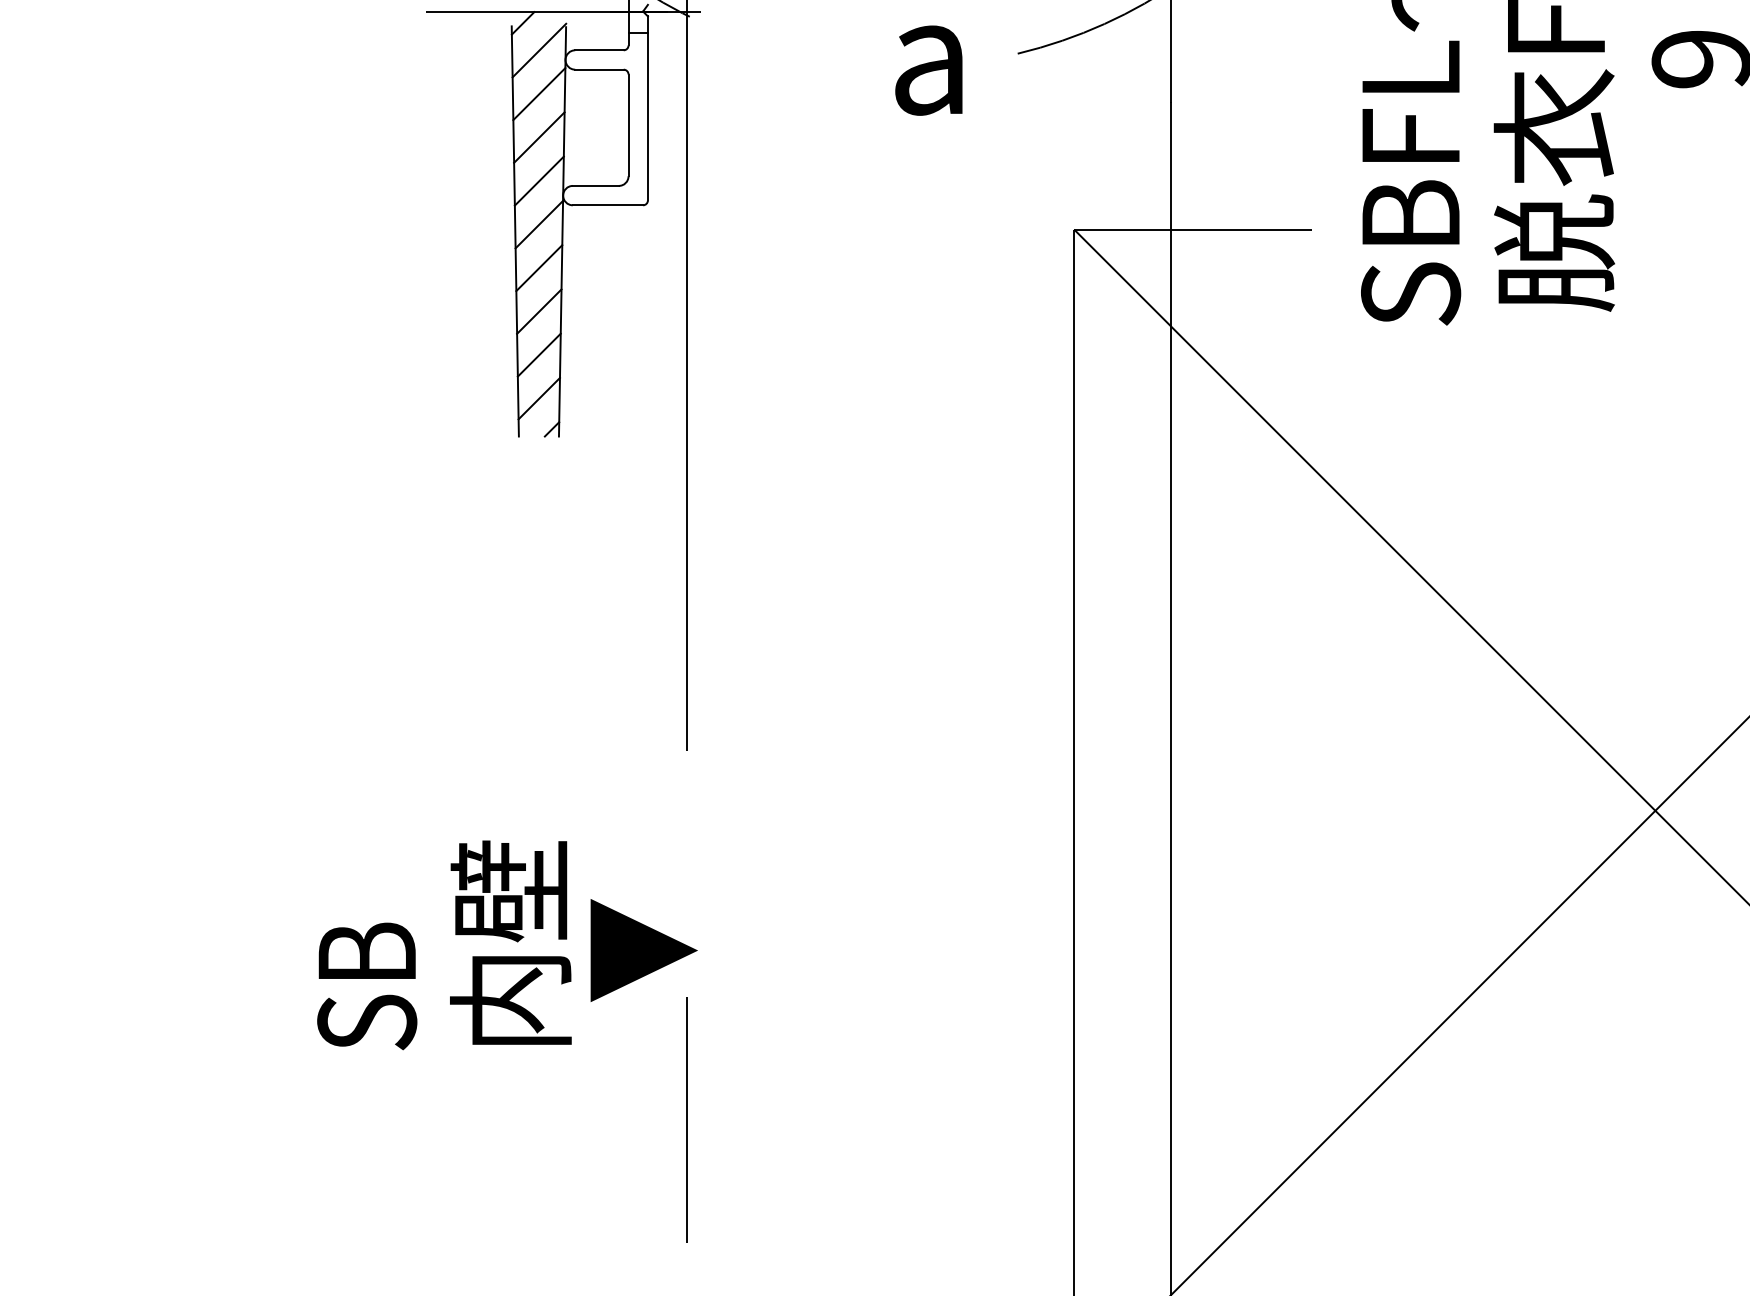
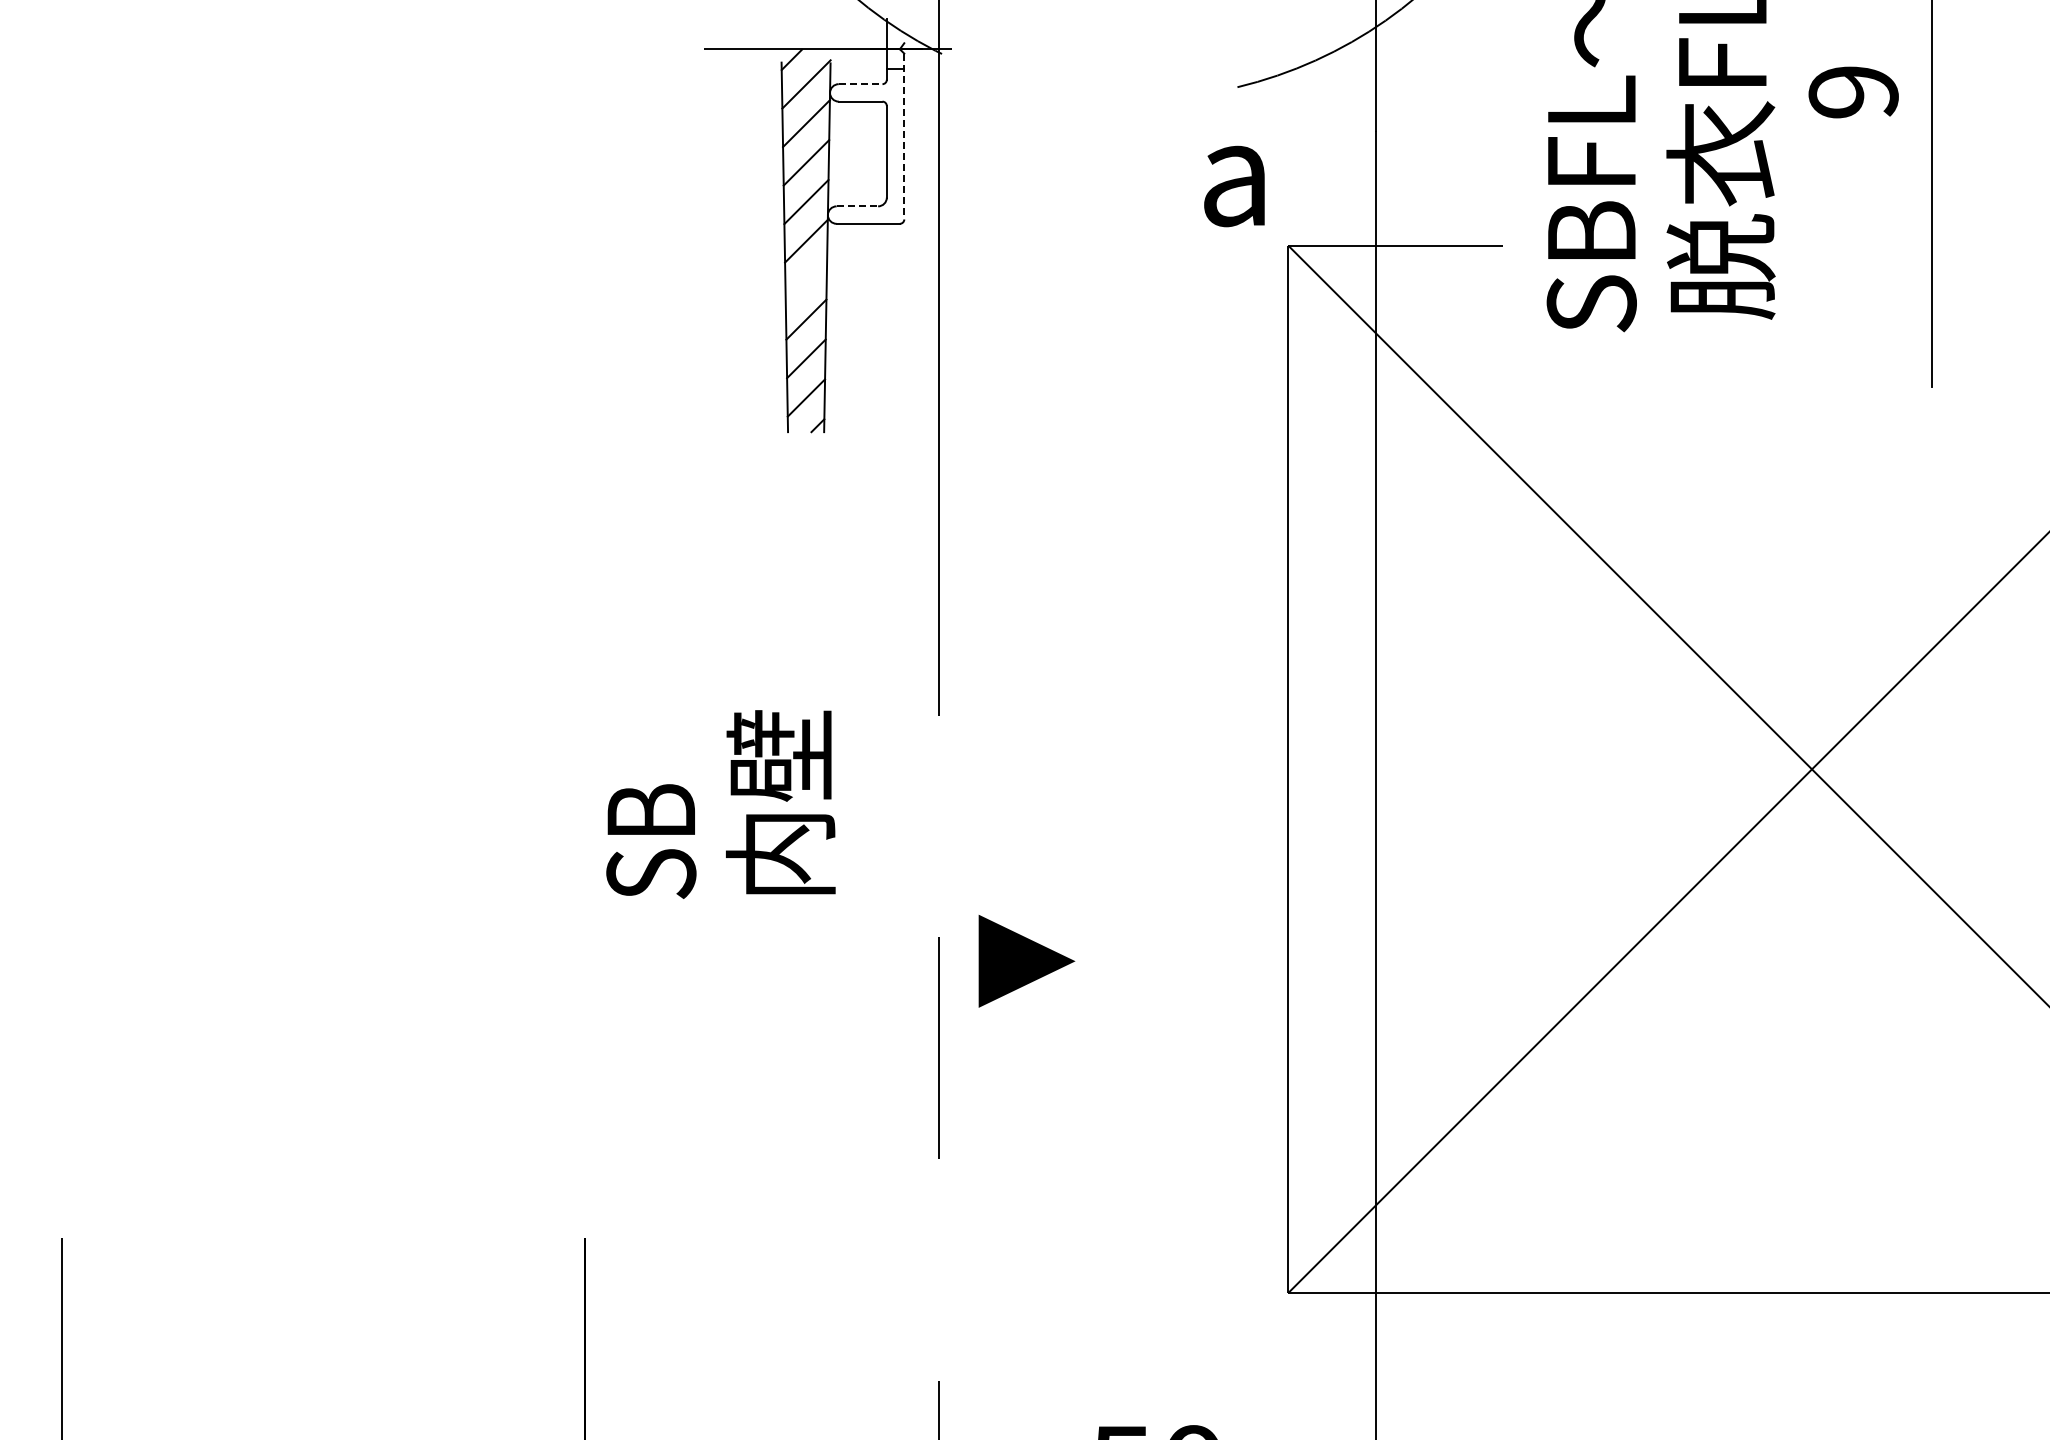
line: (599, 50) -> (860, 84), solid -> dashed
text: (928, 70) -> (1234, 186), moved
line: (648, 108) -> (904, 136), solid -> dashed
line: (595, 186) -> (857, 206), solid -> dashed
line: (539, 268) -> (806, 280), removed
text: (443, 945) -> (720, 804), moved
text: (643, 950) -> (1026, 961), moved

